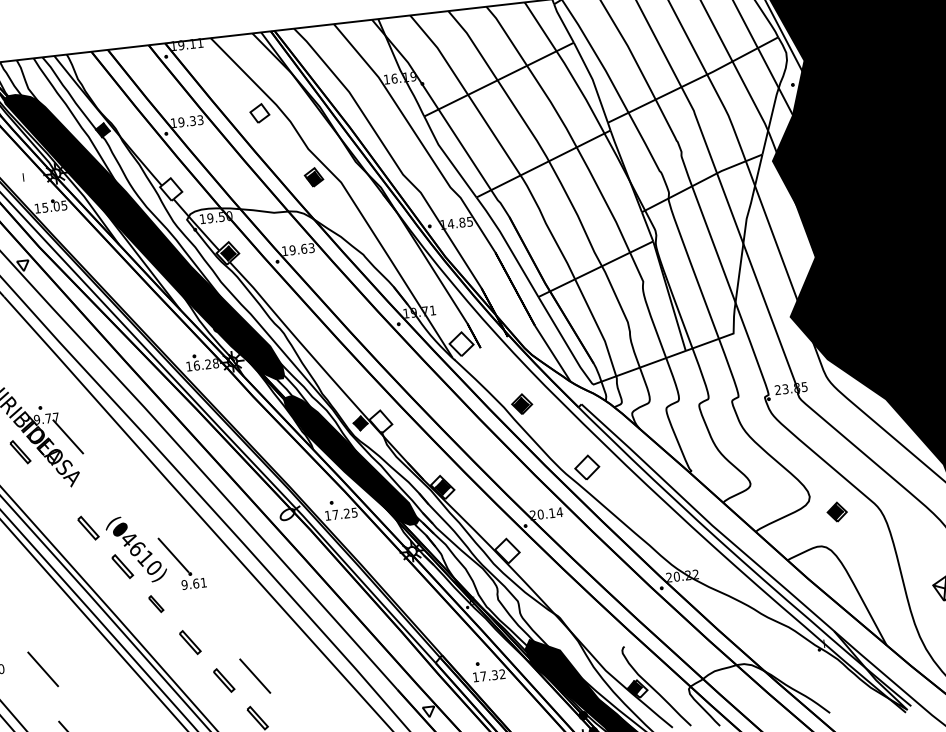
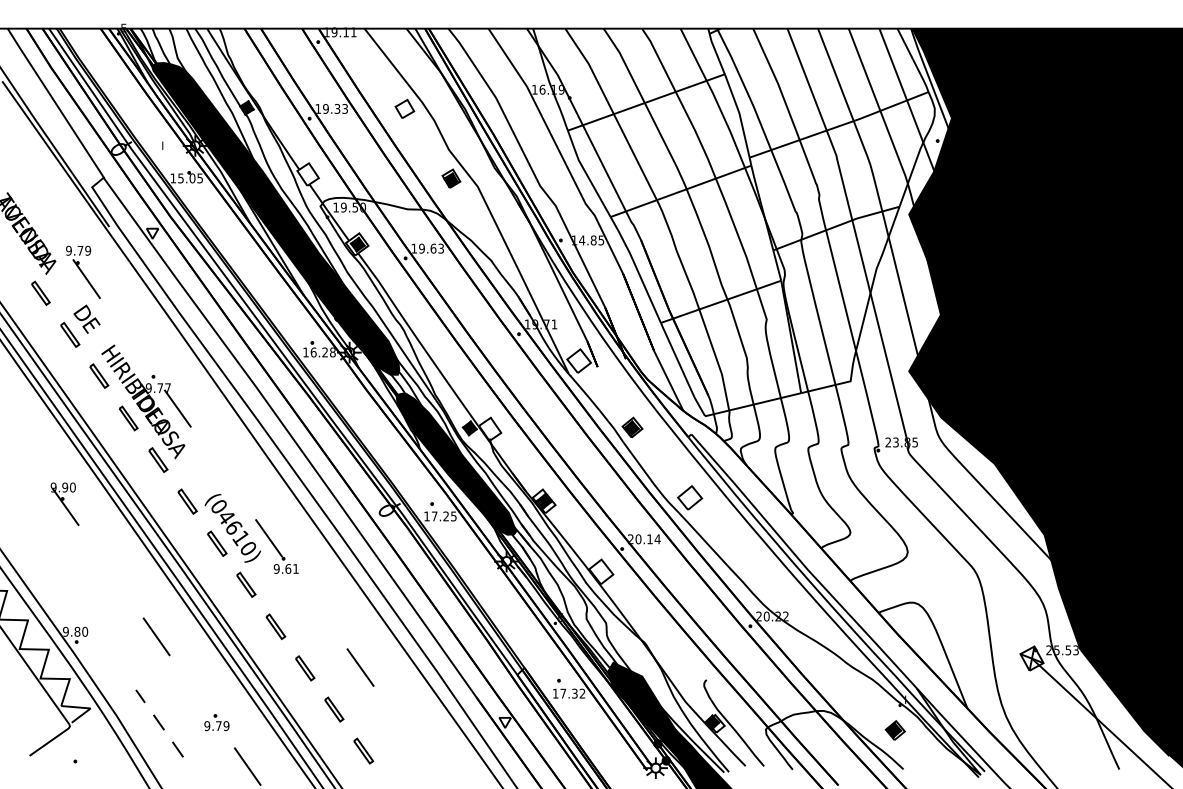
part: (54, 489) -> (158, 459), added
part: (836, 512) -> (894, 730), moved
part: (156, 603) -> (246, 584), size x1.43
line: (43, 669) -> (156, 636), moved
line: (255, 676) -> (360, 667), moved

